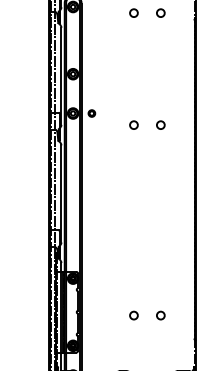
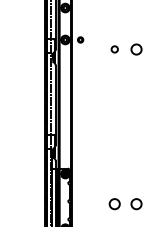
circle: (160, 124) -> (136, 48), size x1.6
circle: (133, 315) -> (114, 204), size x1.6
circle: (160, 315) -> (136, 204), size x1.6

